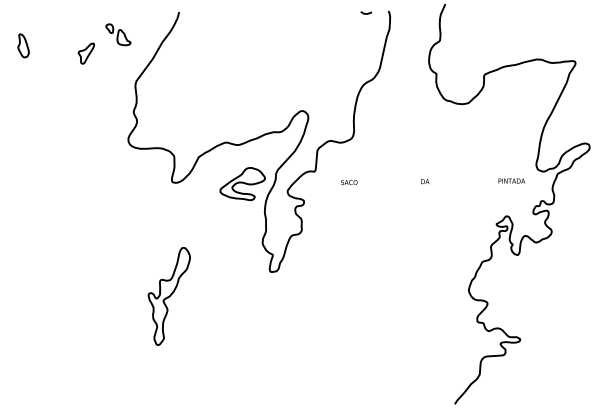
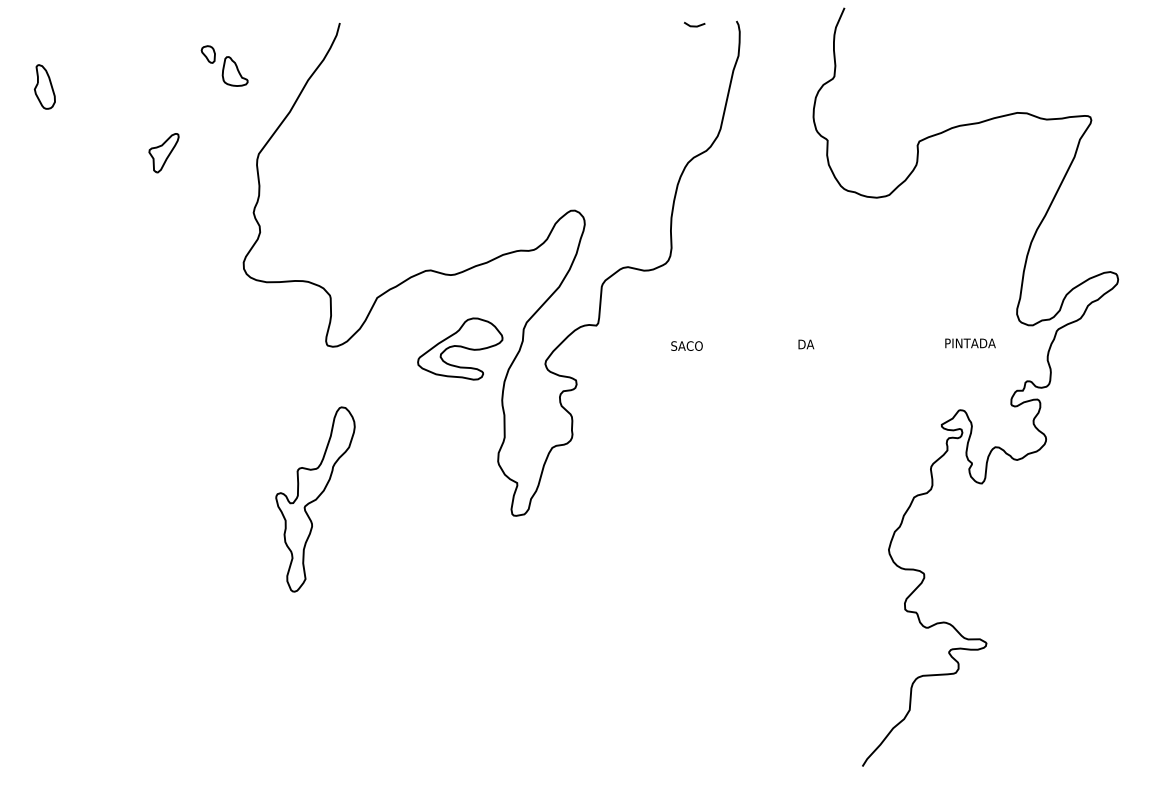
part: (85, 53) -> (162, 152), moved
text: (349, 182) -> (687, 346), moved
part: (168, 296) -> (313, 499), moved

